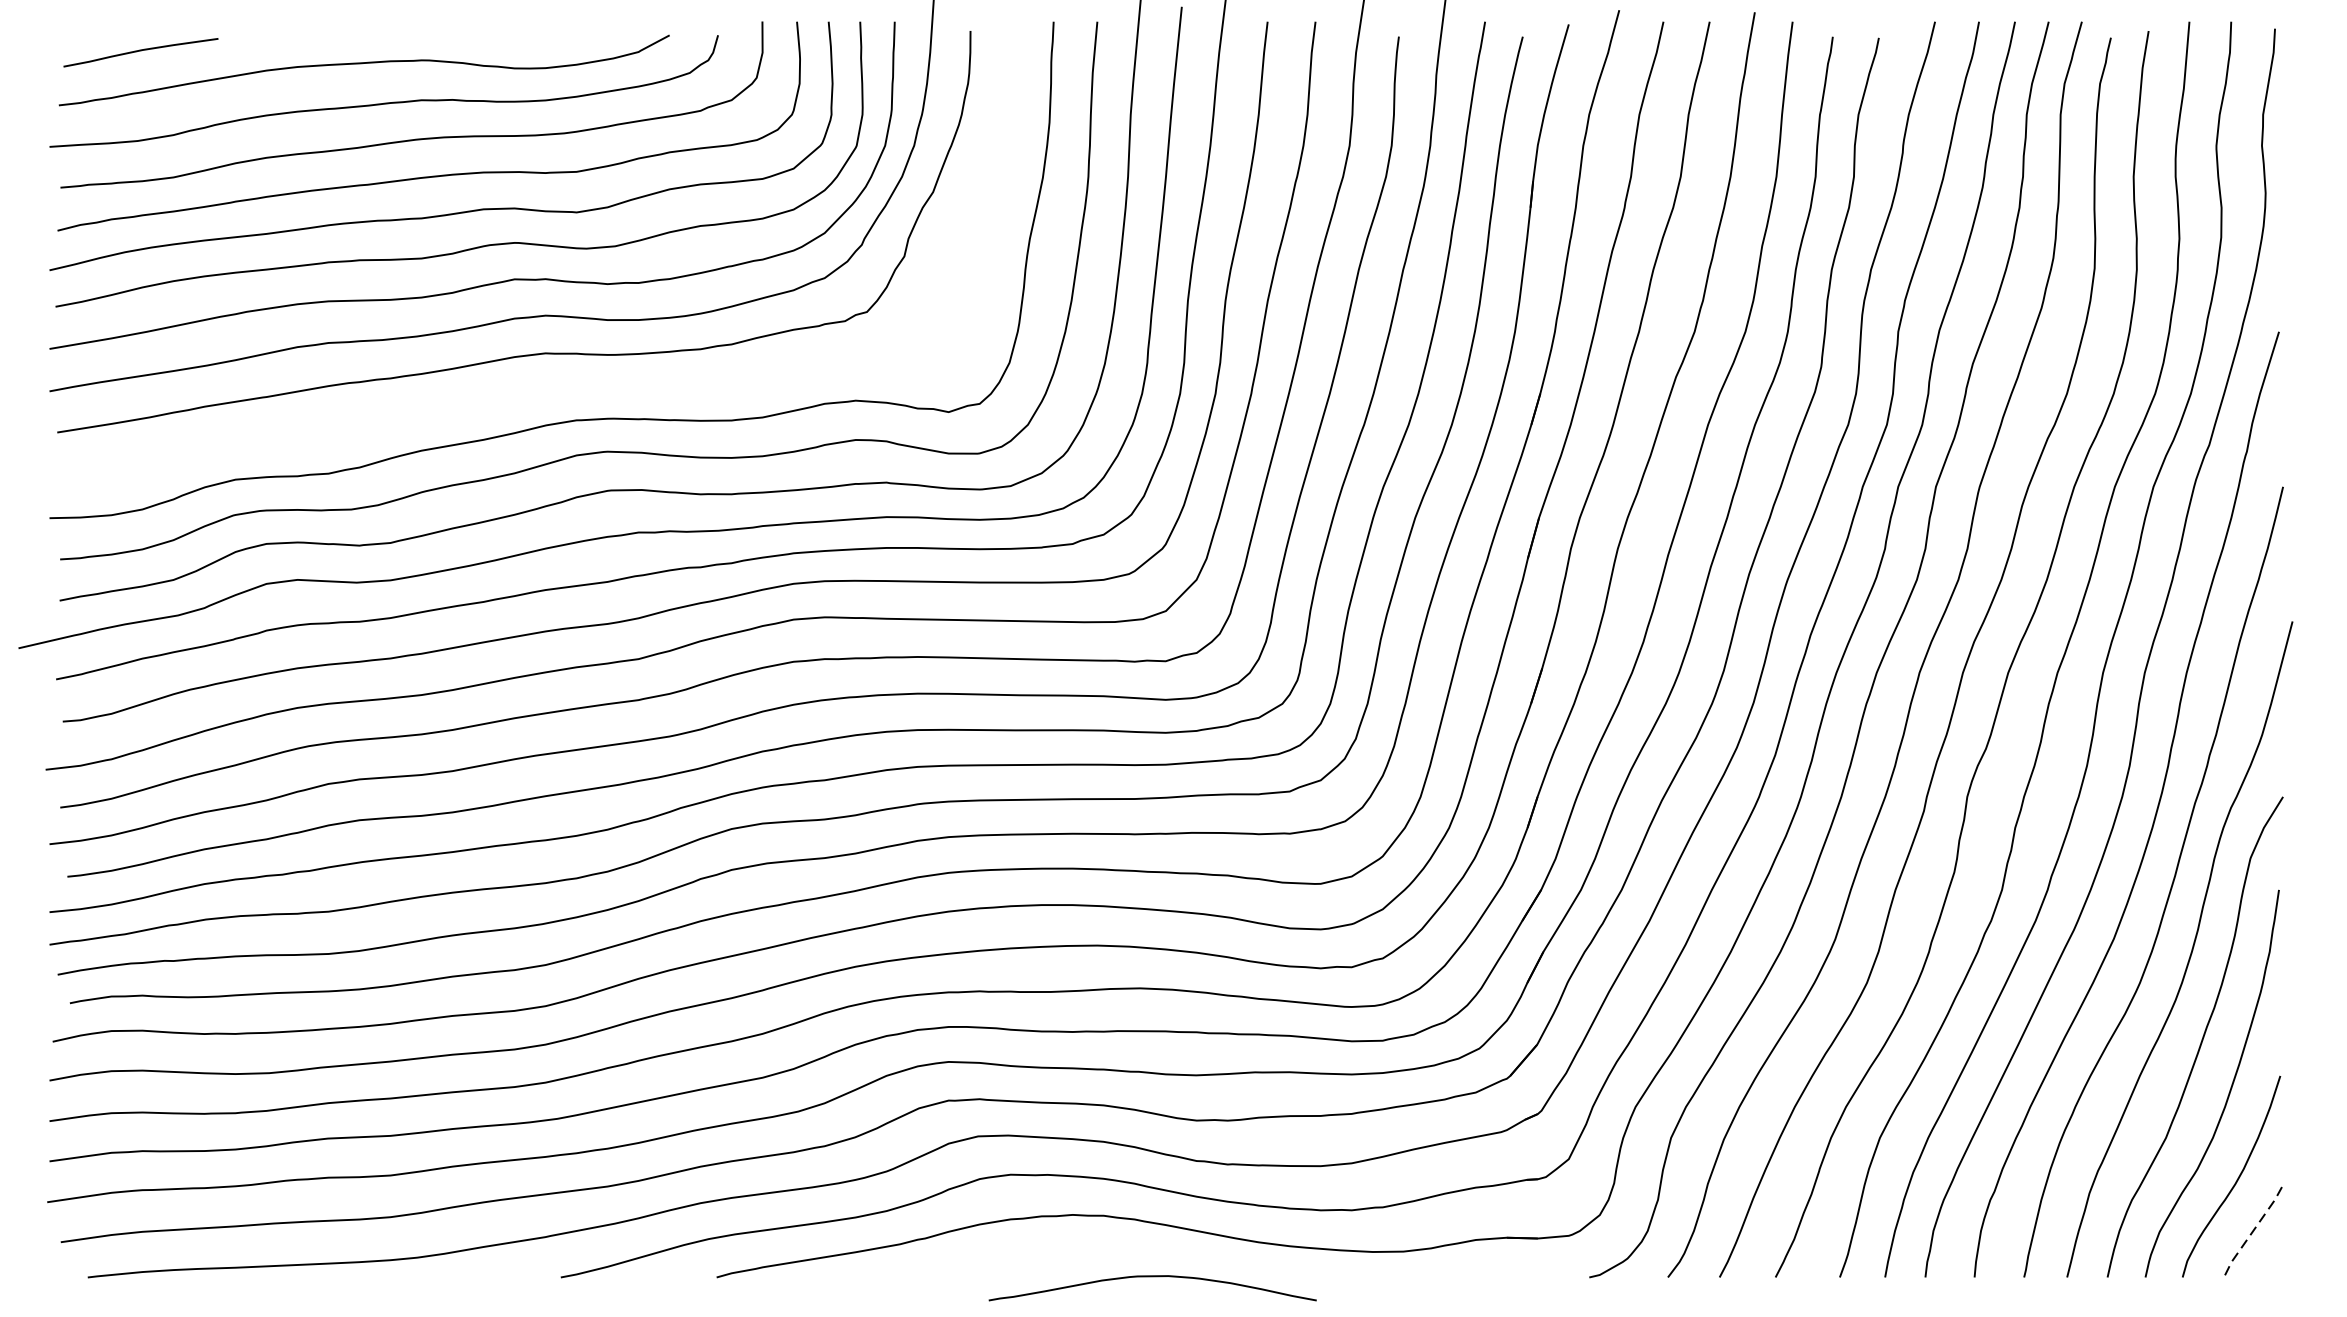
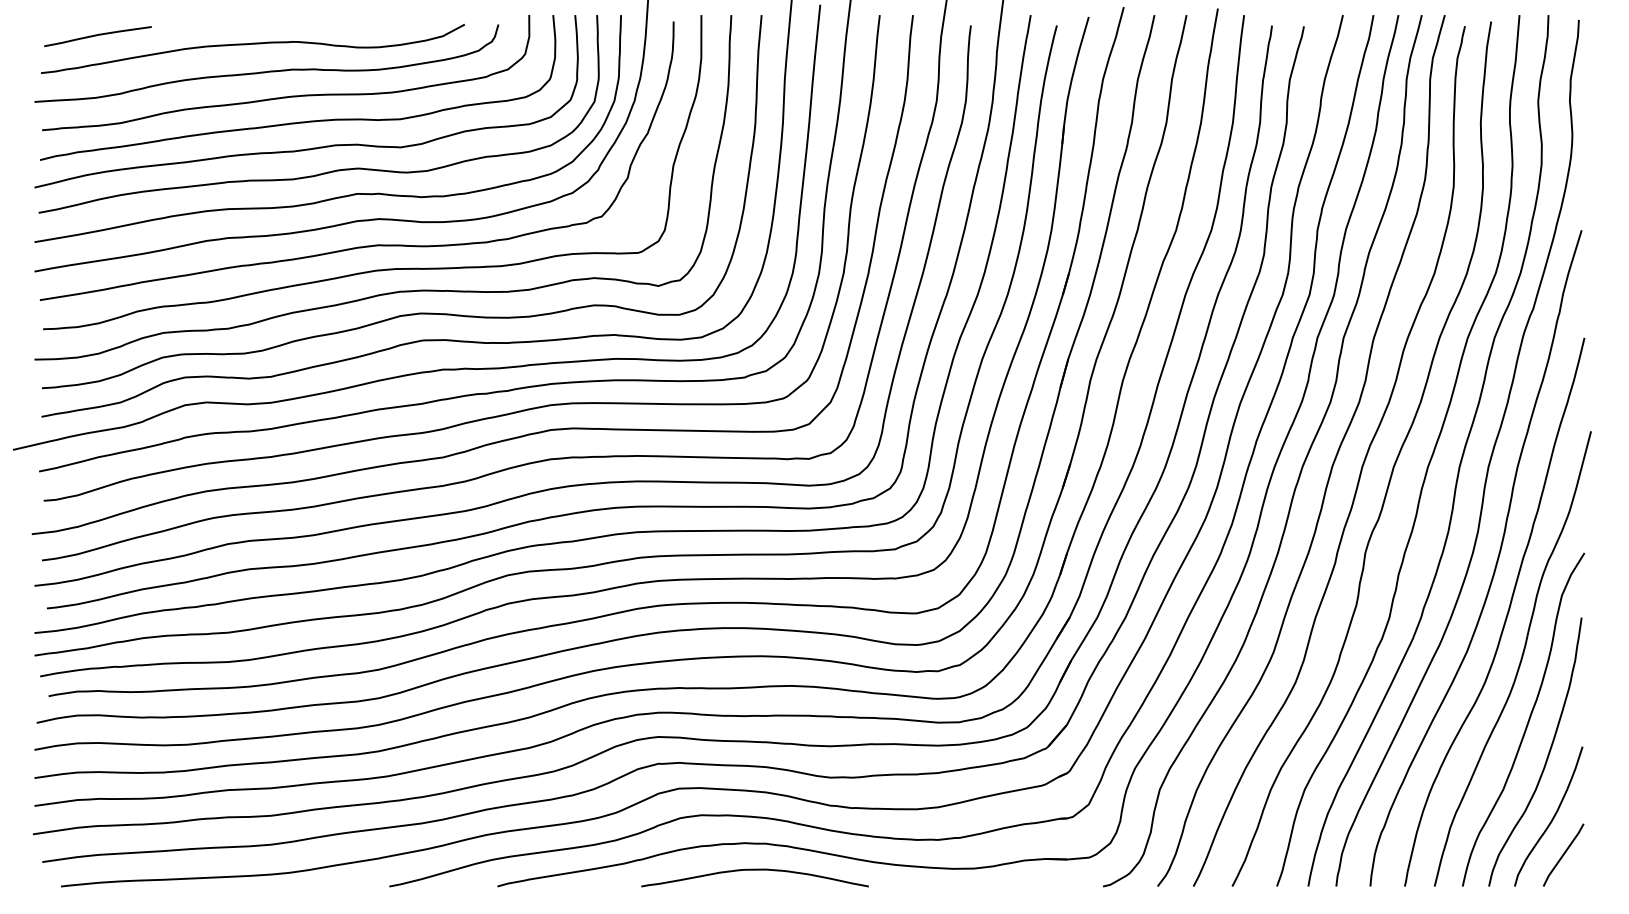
curve: (556, 386) -> (386, 268), added
line: (2251, 1232) -> (1562, 855), dashed -> solid
curve: (1151, 1277) -> (754, 870), moved

